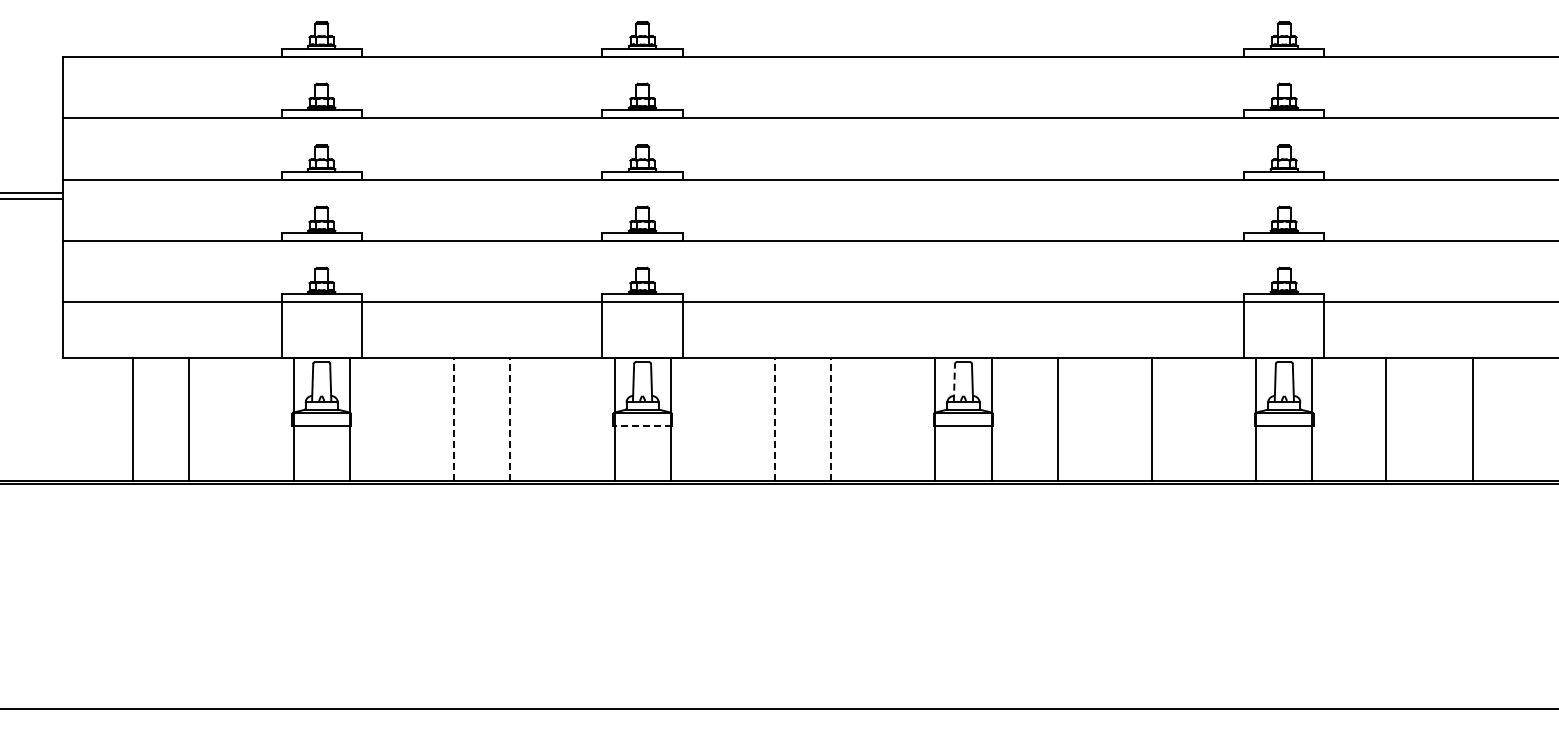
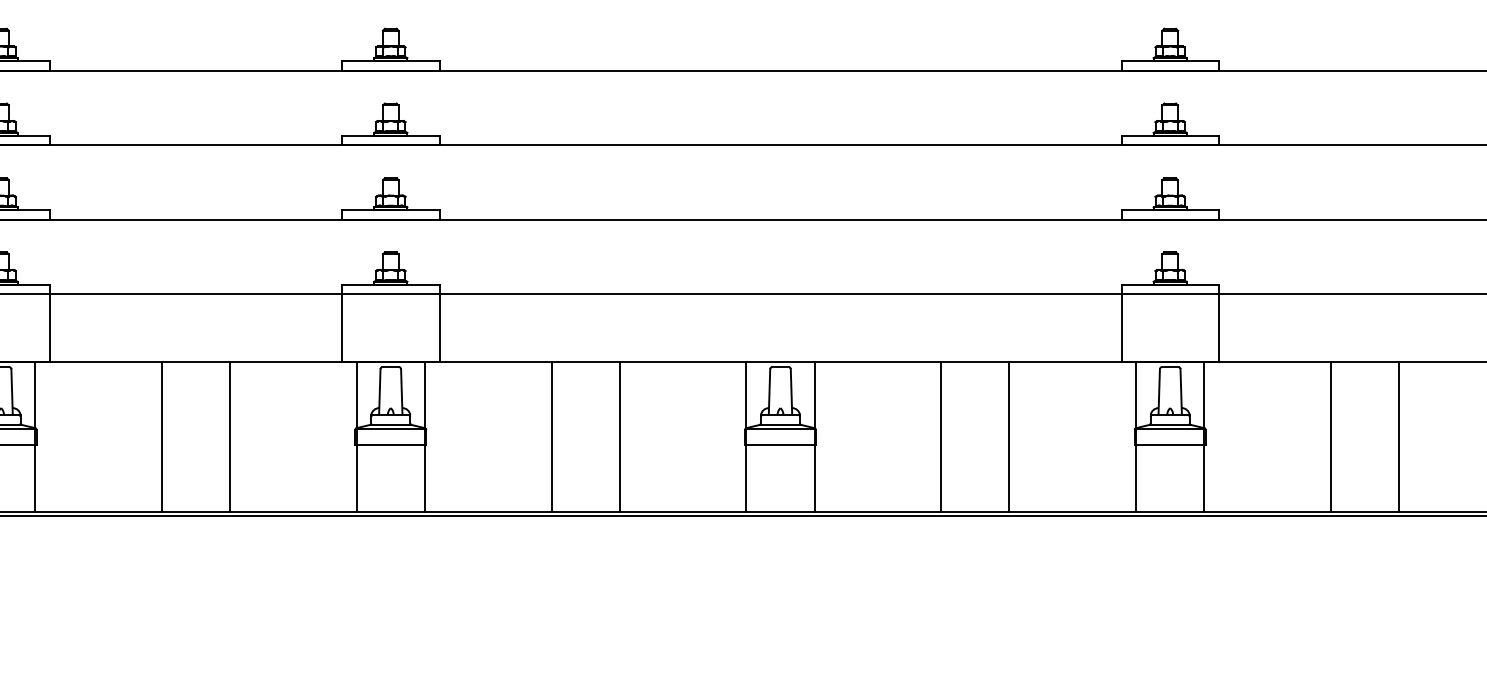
line: (954, 382) -> (769, 391), dashed -> solid
line: (454, 419) -> (162, 436), dashed -> solid
line: (510, 419) -> (230, 436), dashed -> solid
line: (774, 419) -> (551, 436), dashed -> solid
line: (831, 419) -> (620, 436), dashed -> solid
line: (1057, 419) -> (940, 436), moved
line: (1385, 419) -> (1330, 436), moved
line: (642, 426) -> (390, 445), dashed -> solid

